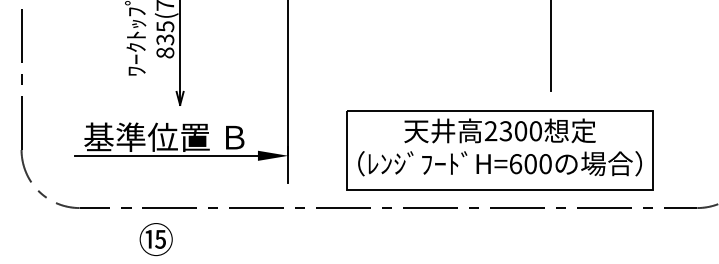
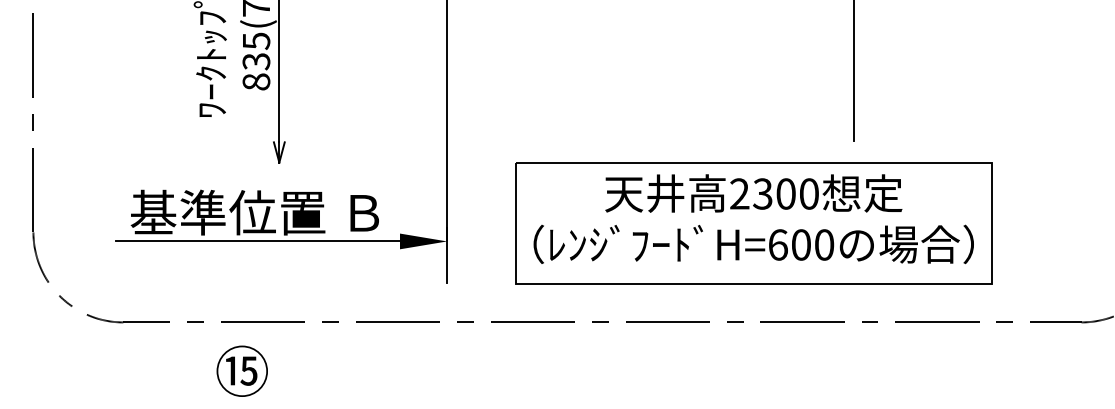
part: (499, 150) -> (752, 223), moved

